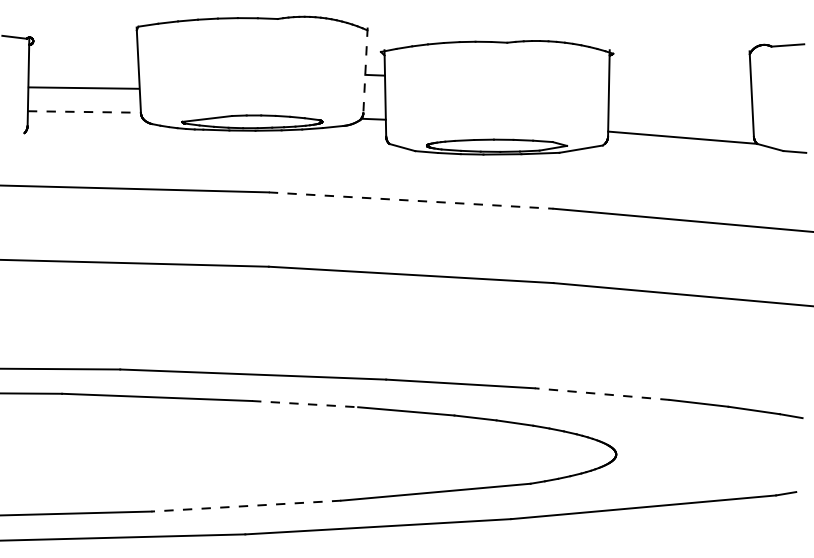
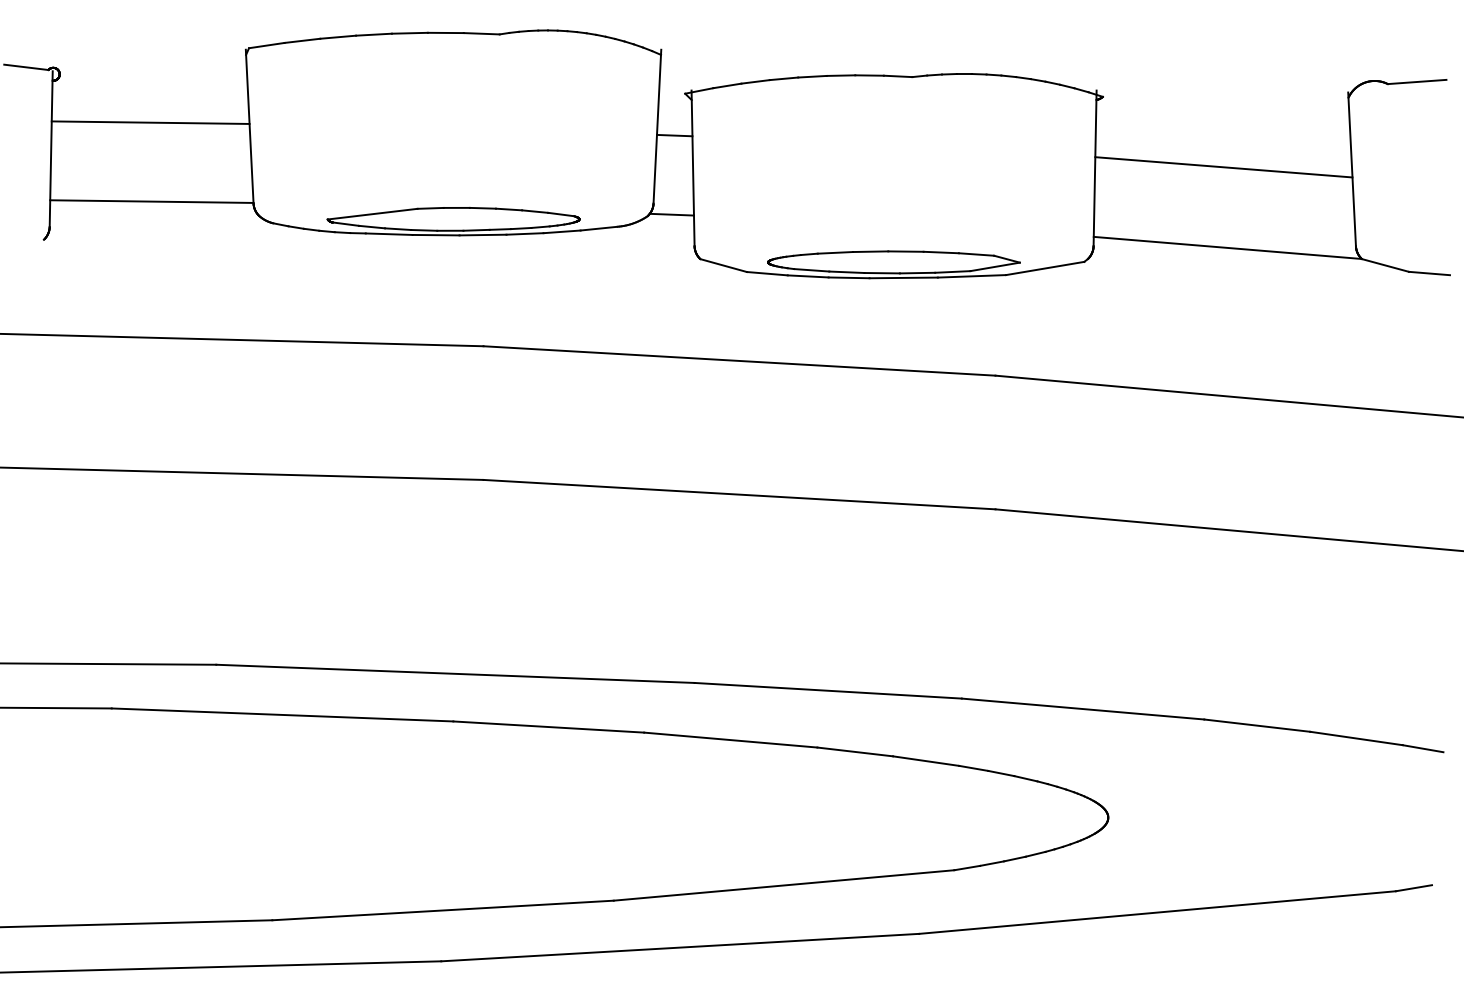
line: (365, 70) -> (657, 127), dashed -> solid
line: (83, 87) -> (150, 121), moved
line: (680, 92) -> (1223, 166), added
line: (84, 111) -> (151, 200), dashed -> solid
line: (411, 200) -> (740, 360), dashed -> solid
line: (602, 394) -> (1083, 709), dashed -> solid
line: (305, 404) -> (549, 727), dashed -> solid
line: (245, 506) -> (441, 911), dashed -> solid

